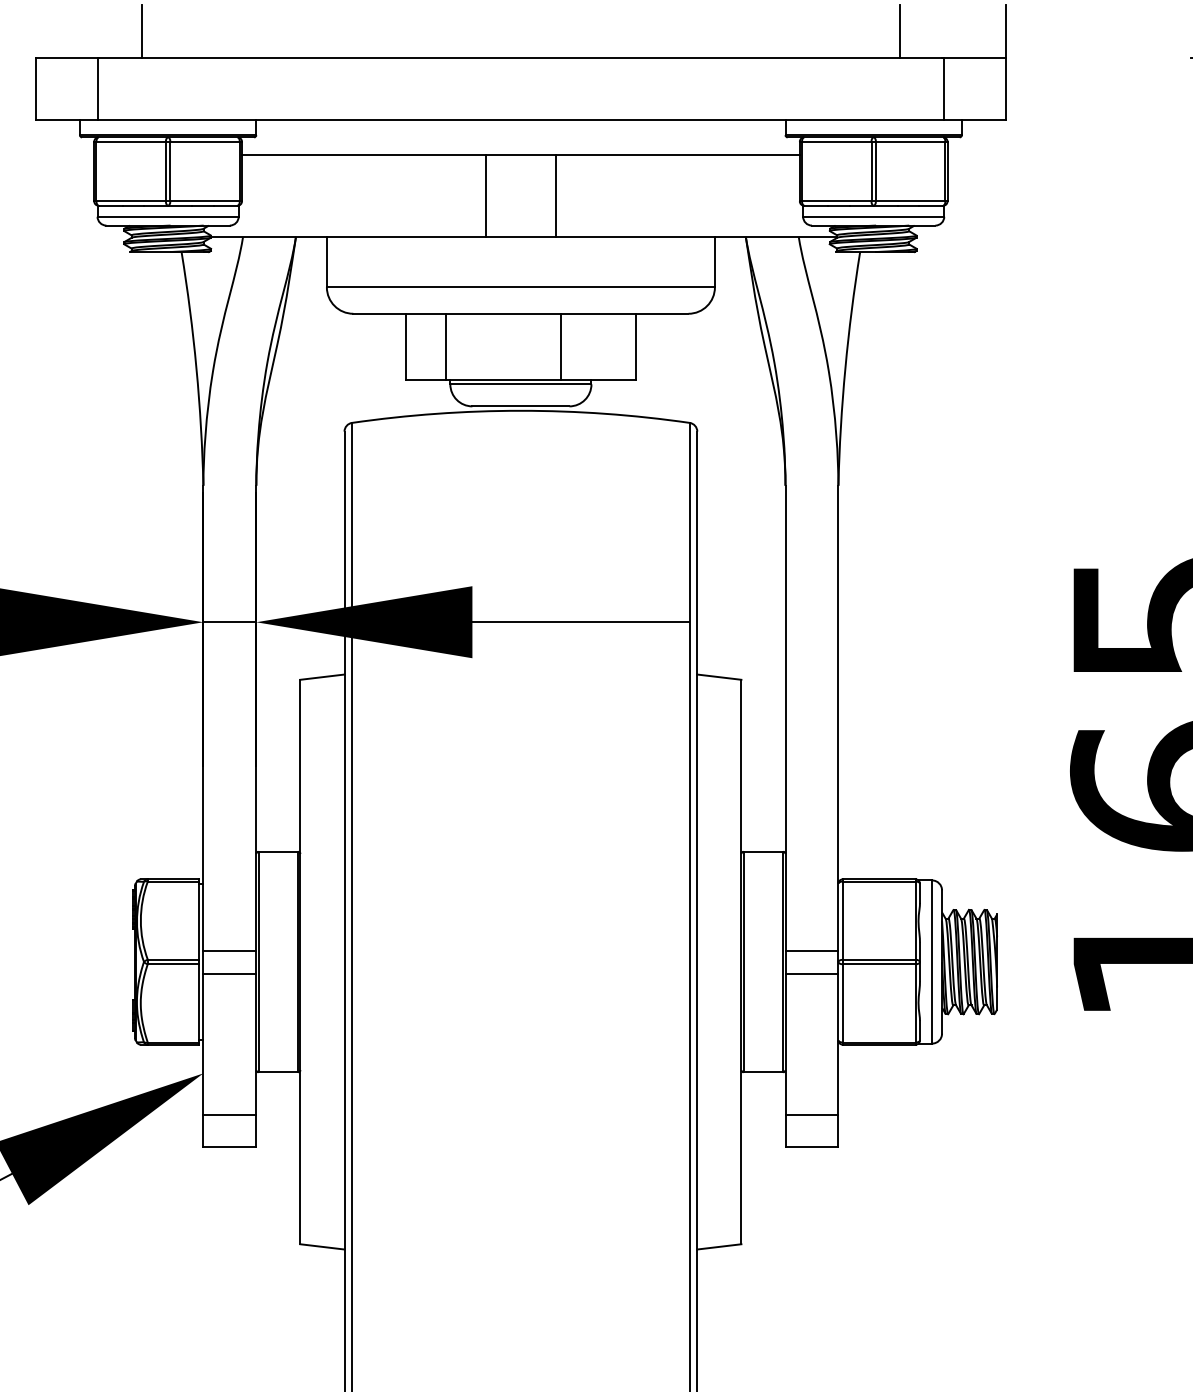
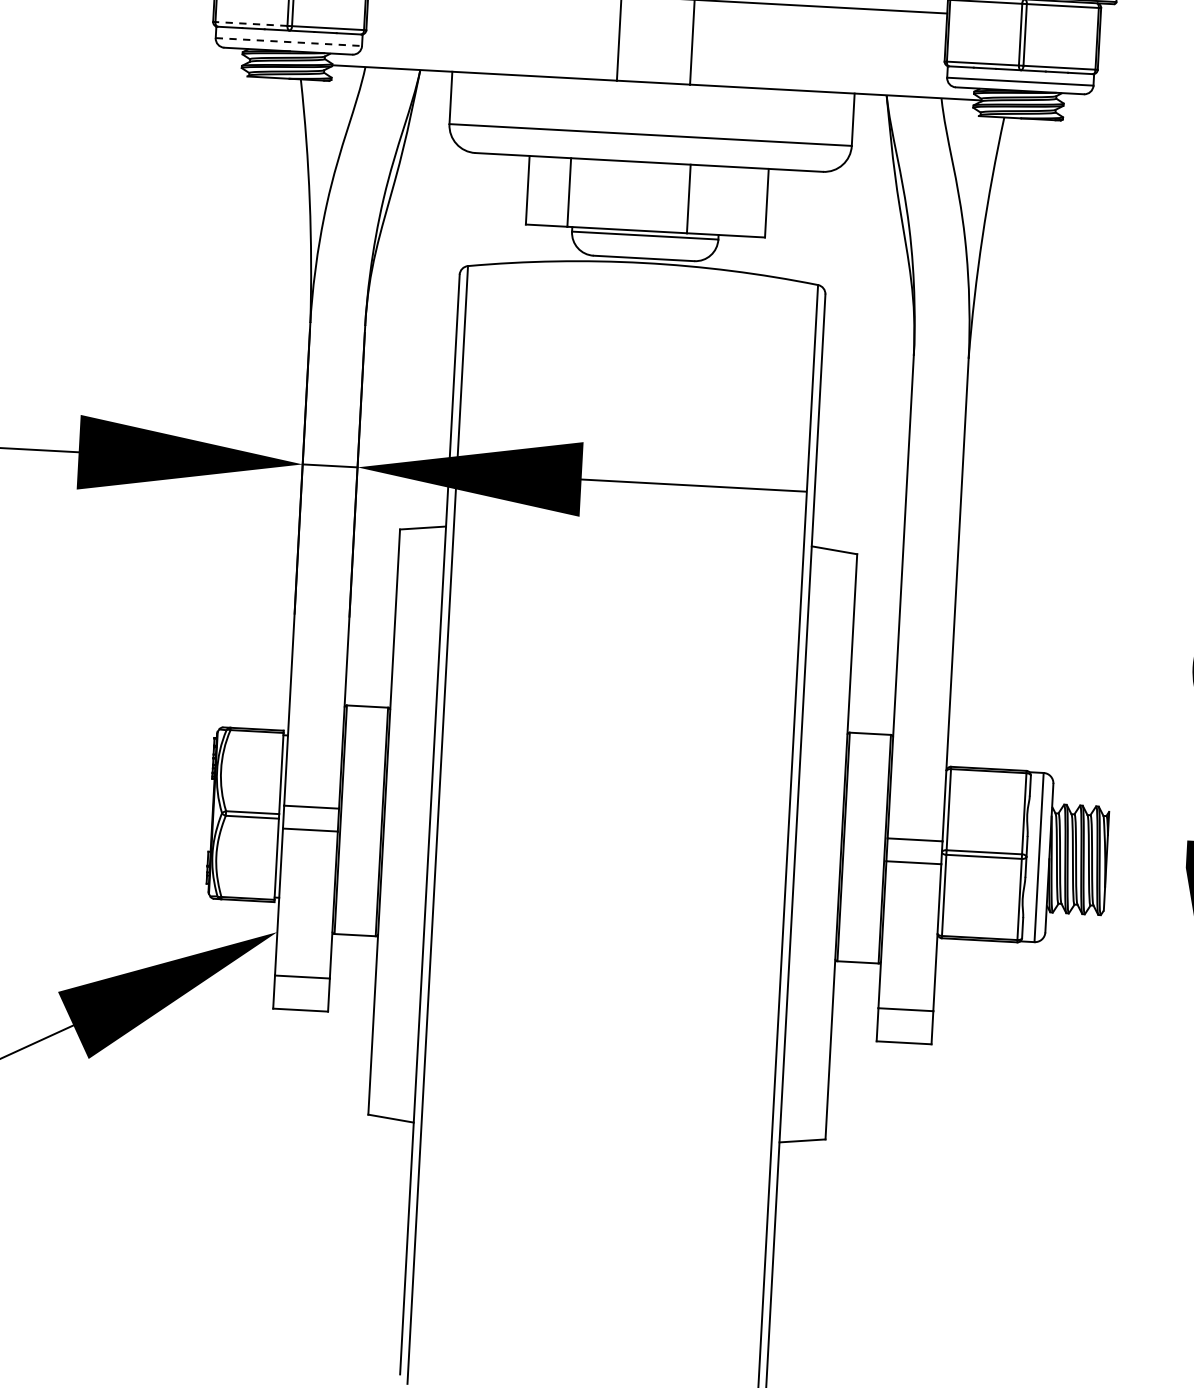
line: (131, 201) -> (251, 24), solid -> dashed
line: (168, 216) -> (289, 41), solid -> dashed

